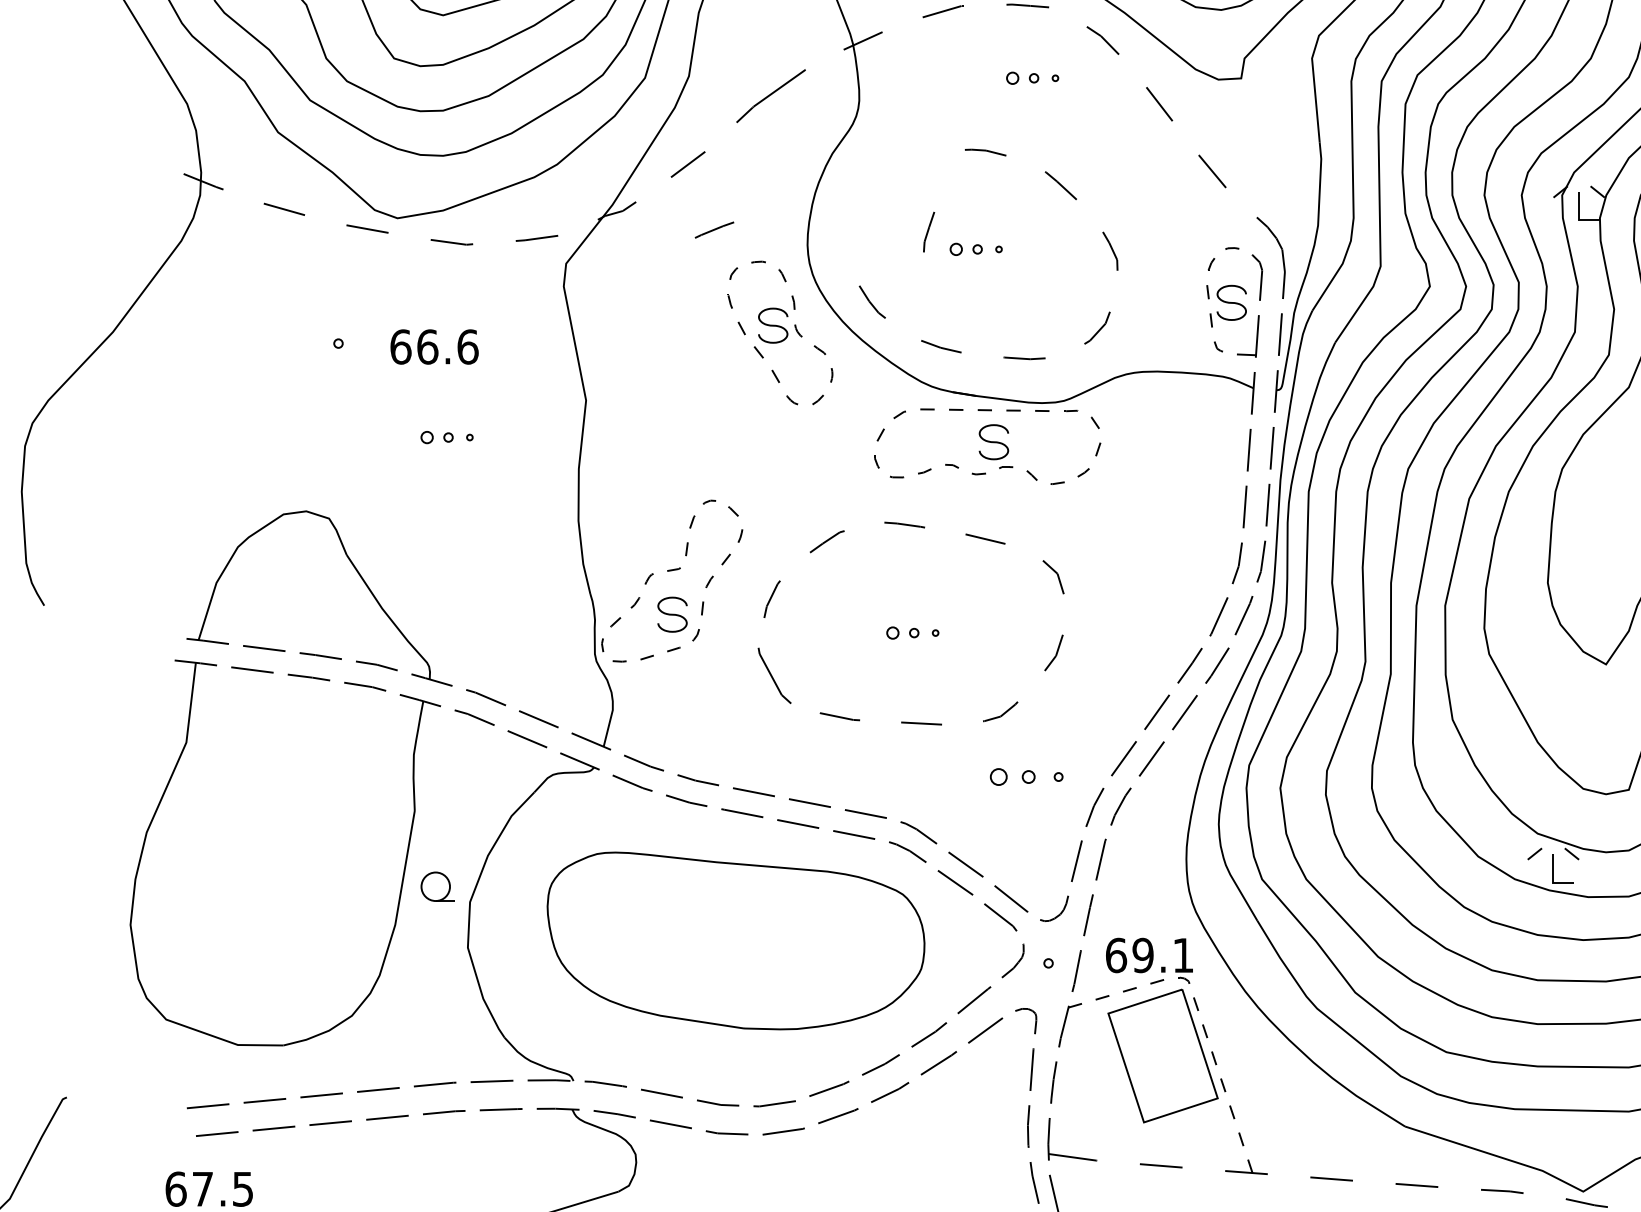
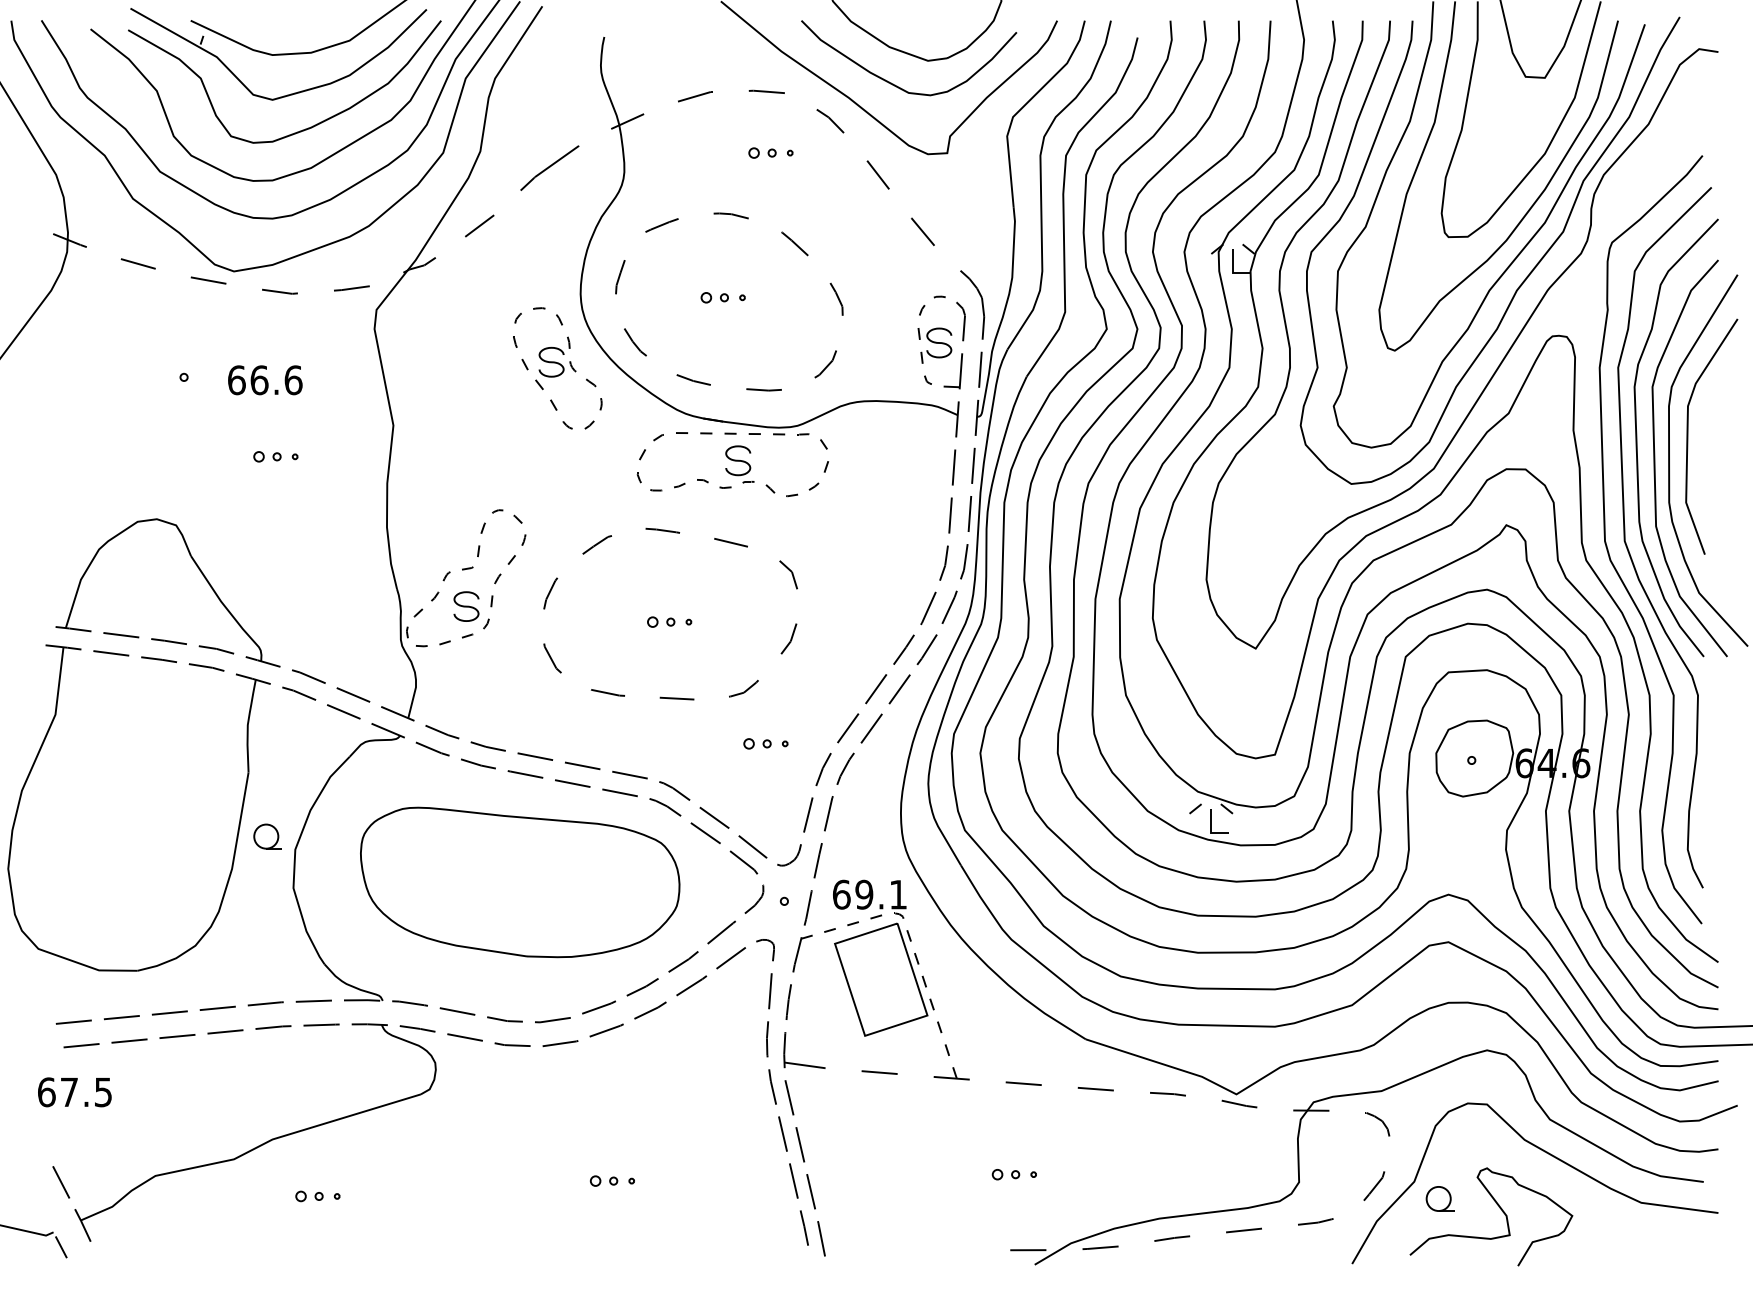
line: (713, 230) -> (661, 225), moved
part: (929, 232) -> (620, 277), moved
part: (774, 676) -> (552, 658), size x0.62
part: (1026, 776) -> (765, 743), size x0.71

